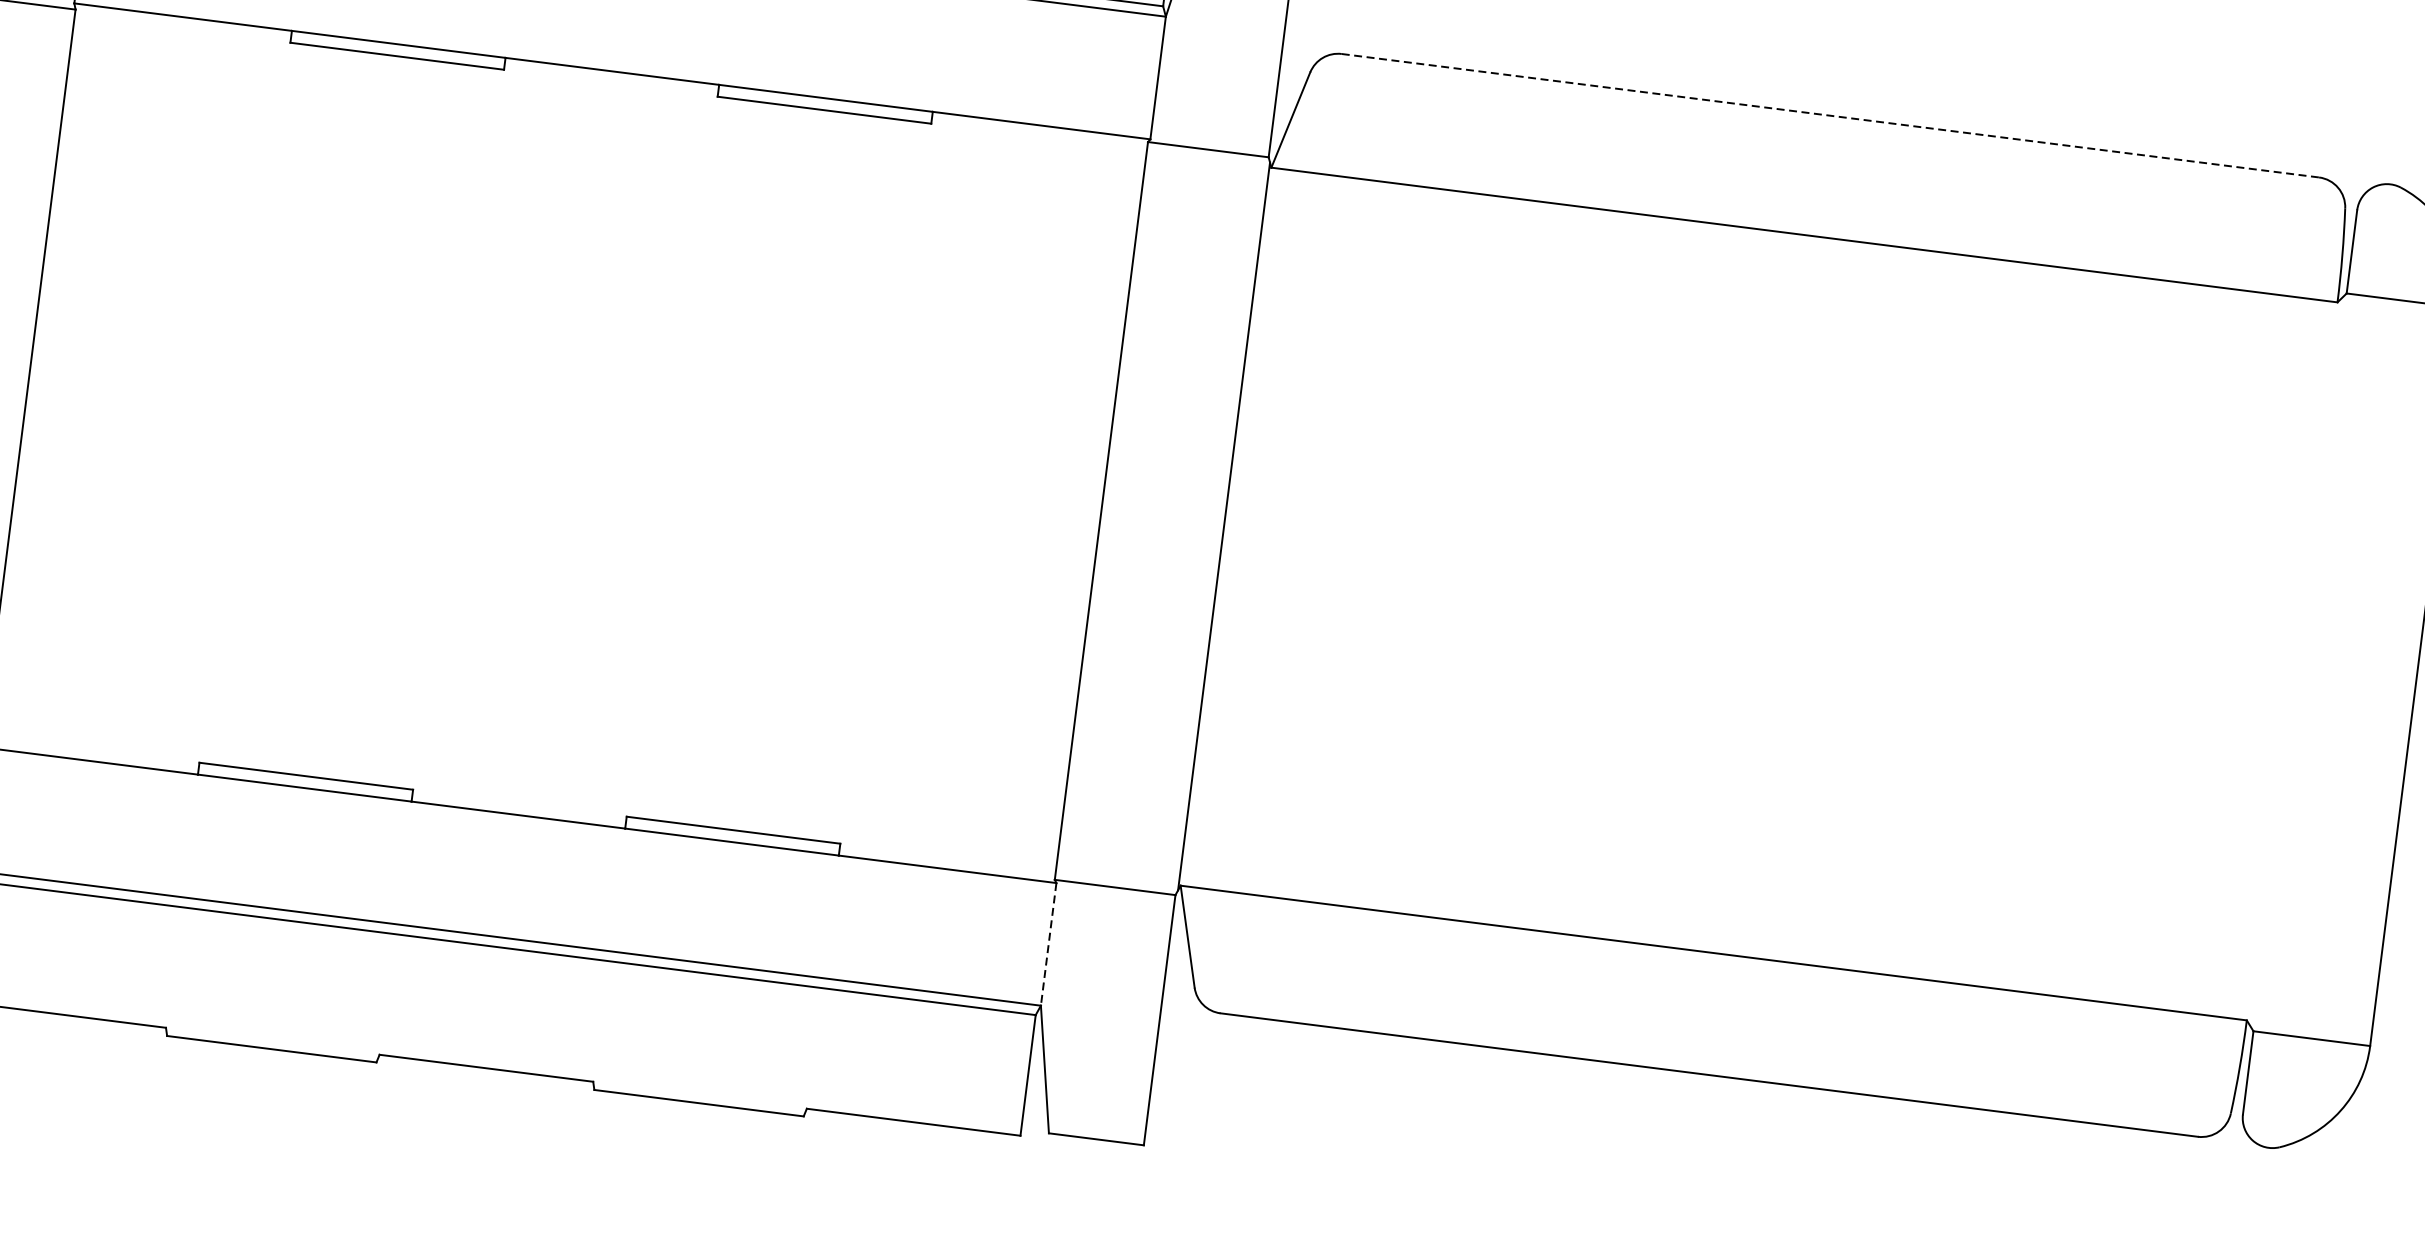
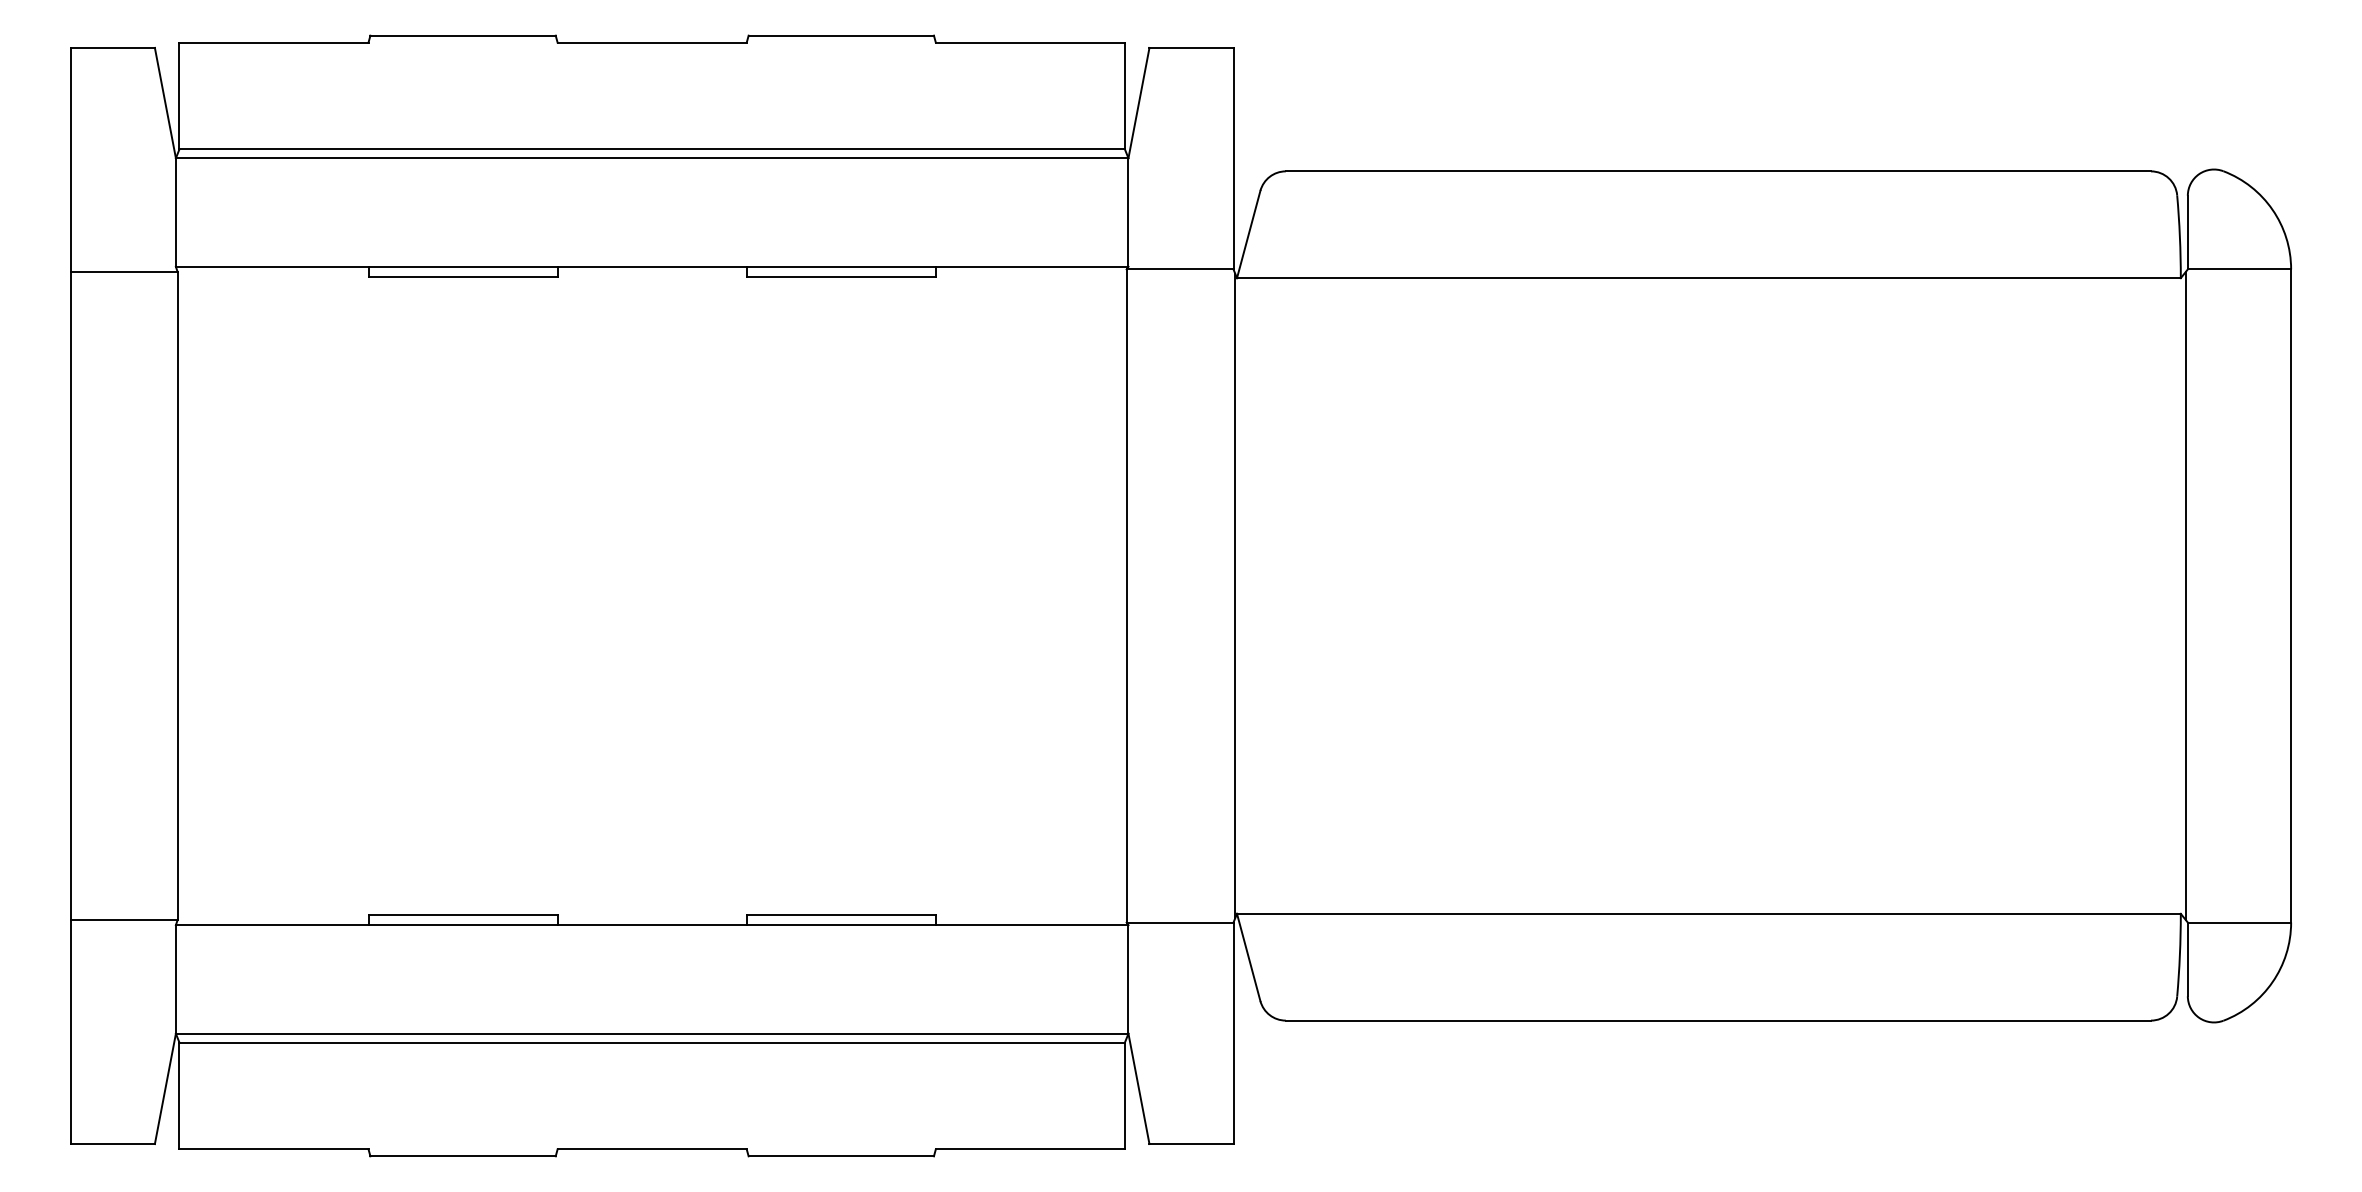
line: (1830, 115) -> (1718, 171), dashed -> solid
line: (2298, 661) -> (2186, 595), added
line: (1048, 944) -> (1128, 979), dashed -> solid

